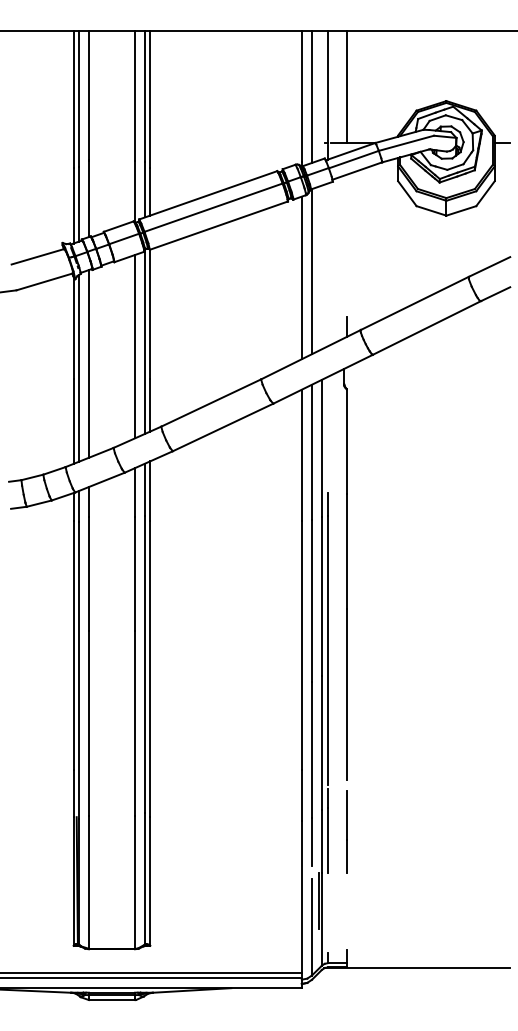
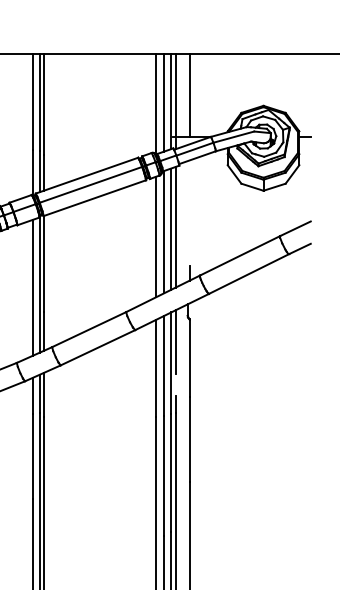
line: (321, 94) -> (170, 100), added
line: (328, 264) -> (176, 226), added
line: (321, 267) -> (170, 229), added
line: (328, 419) -> (176, 341), added

